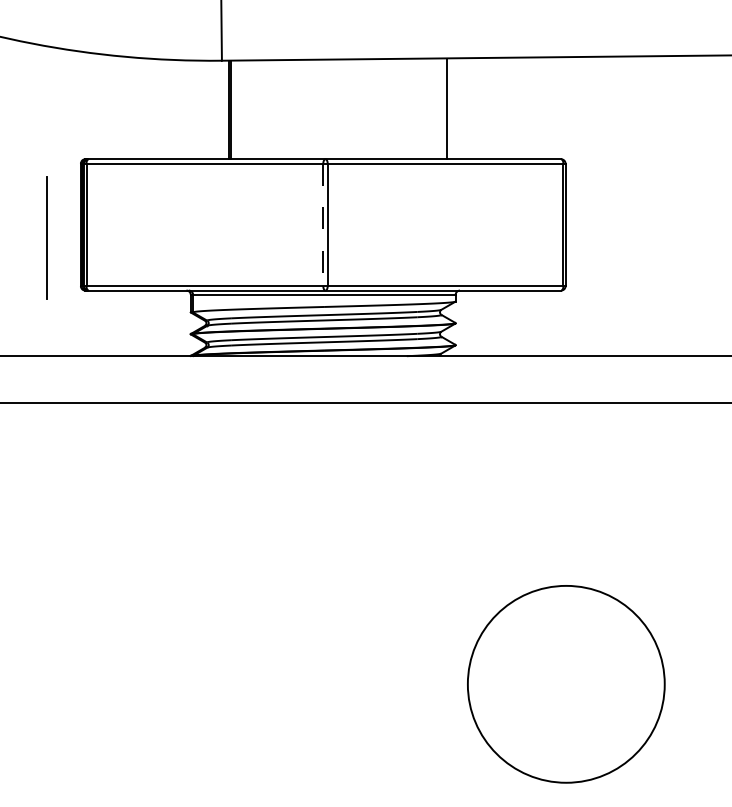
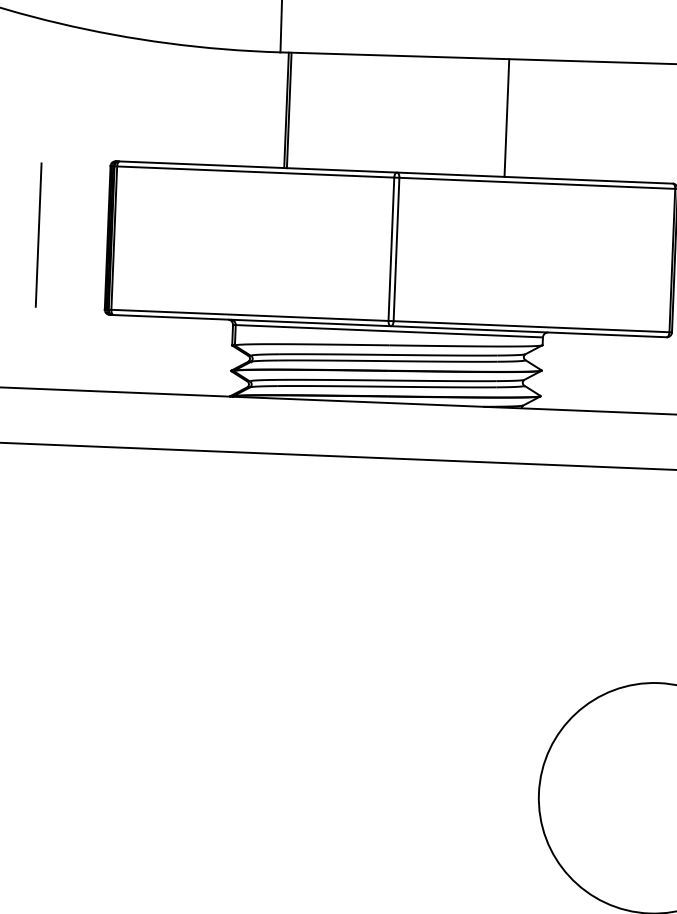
line: (447, 108) -> (507, 117), moved
line: (323, 225) -> (391, 249), dashed -> solid
line: (46, 237) -> (38, 234), moved

